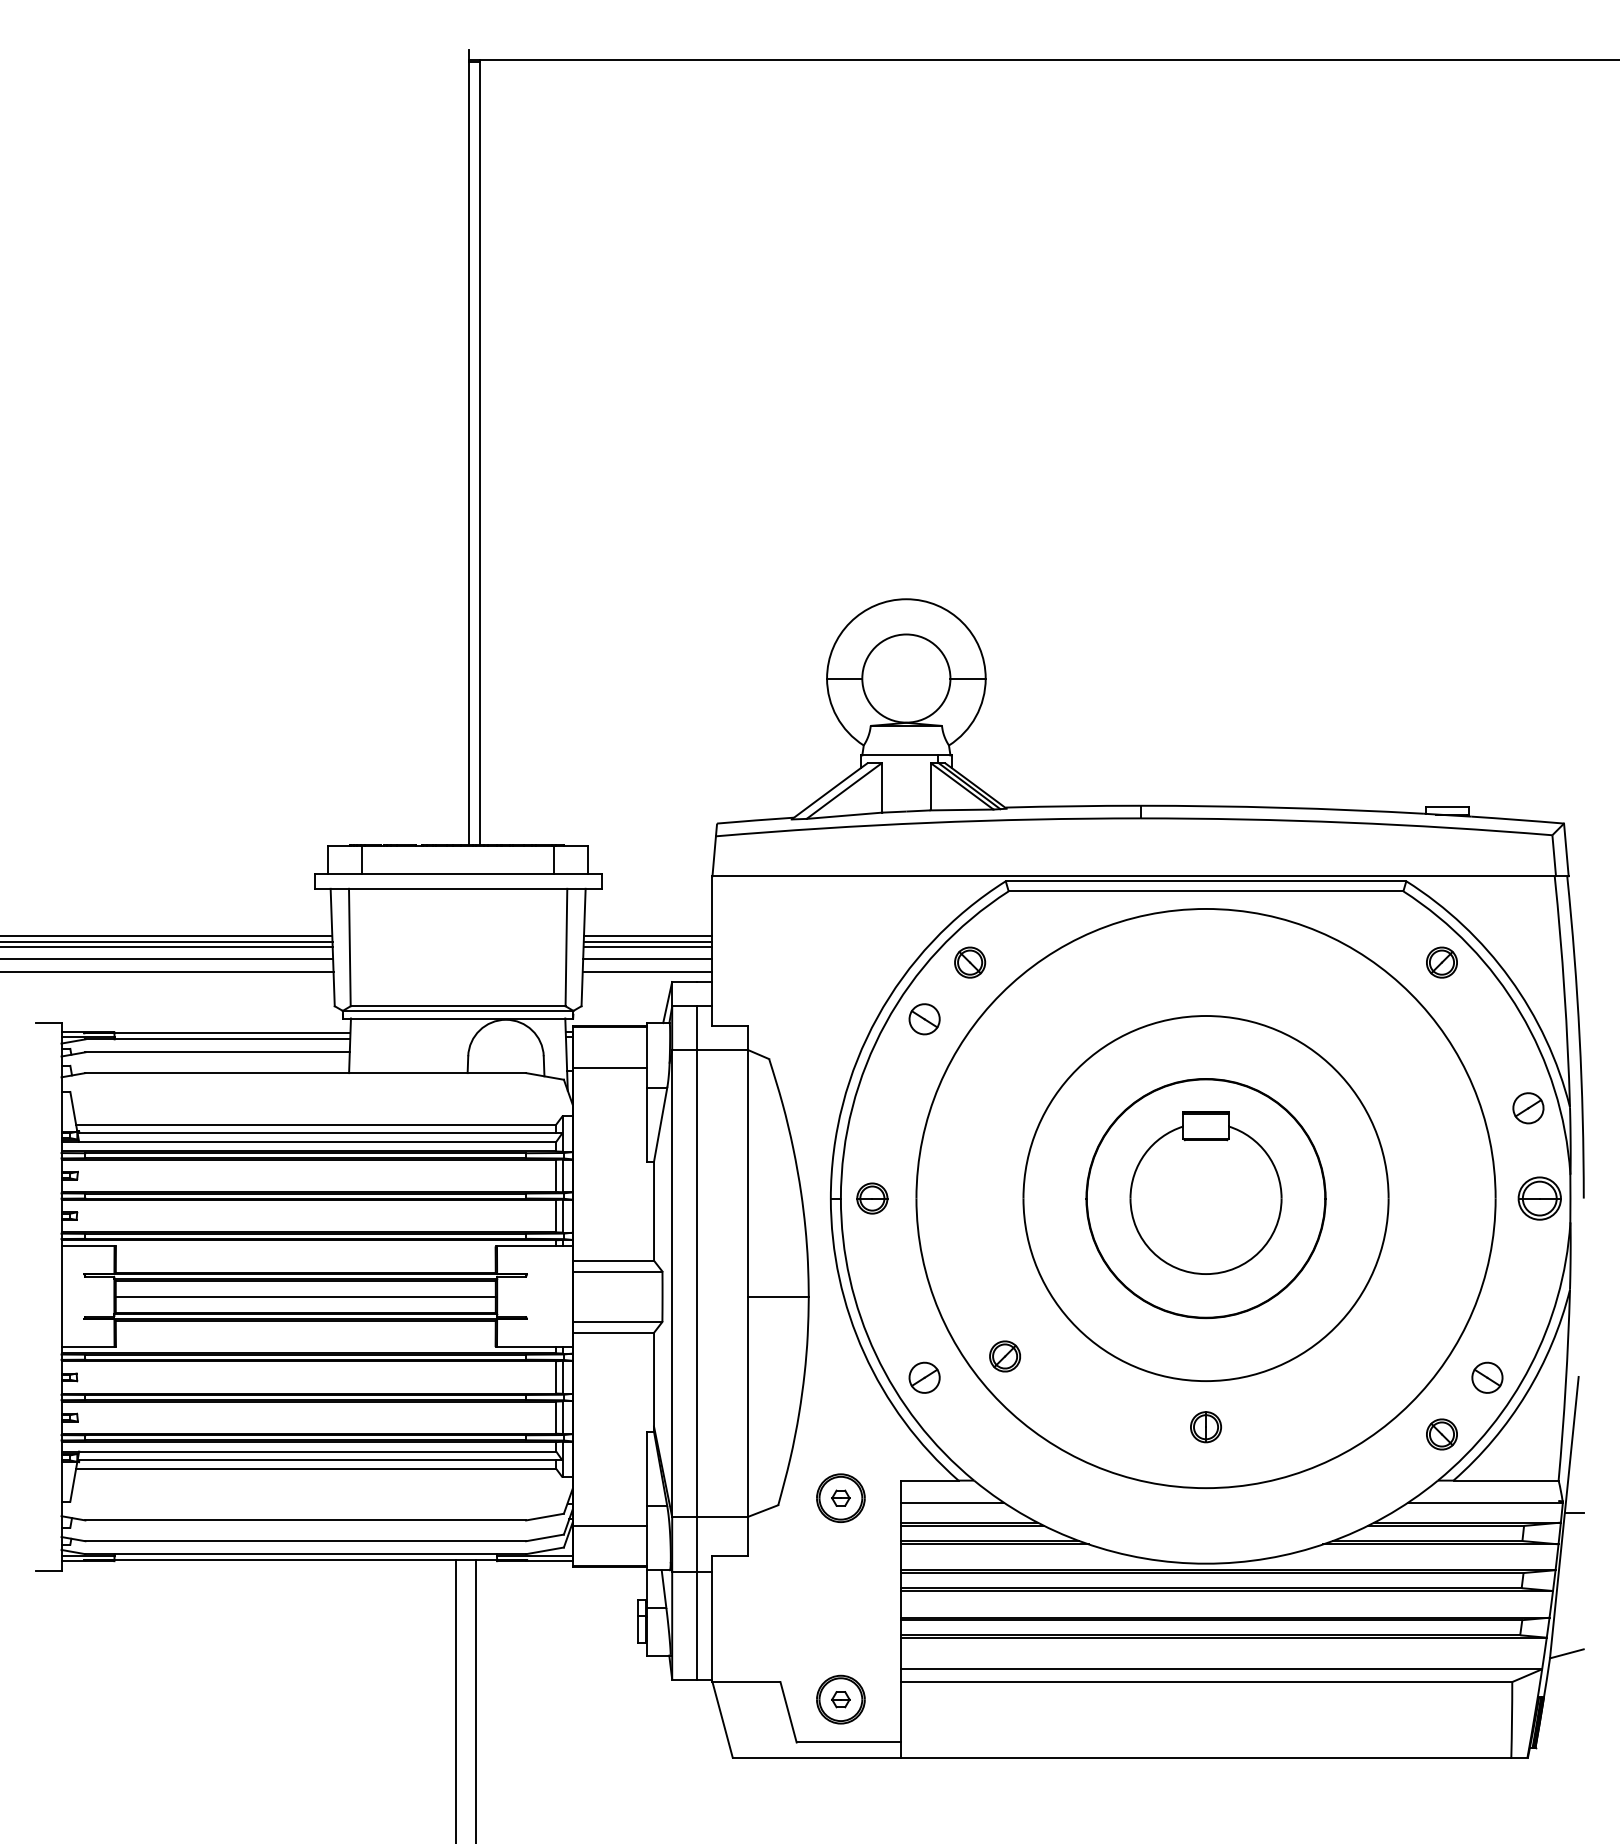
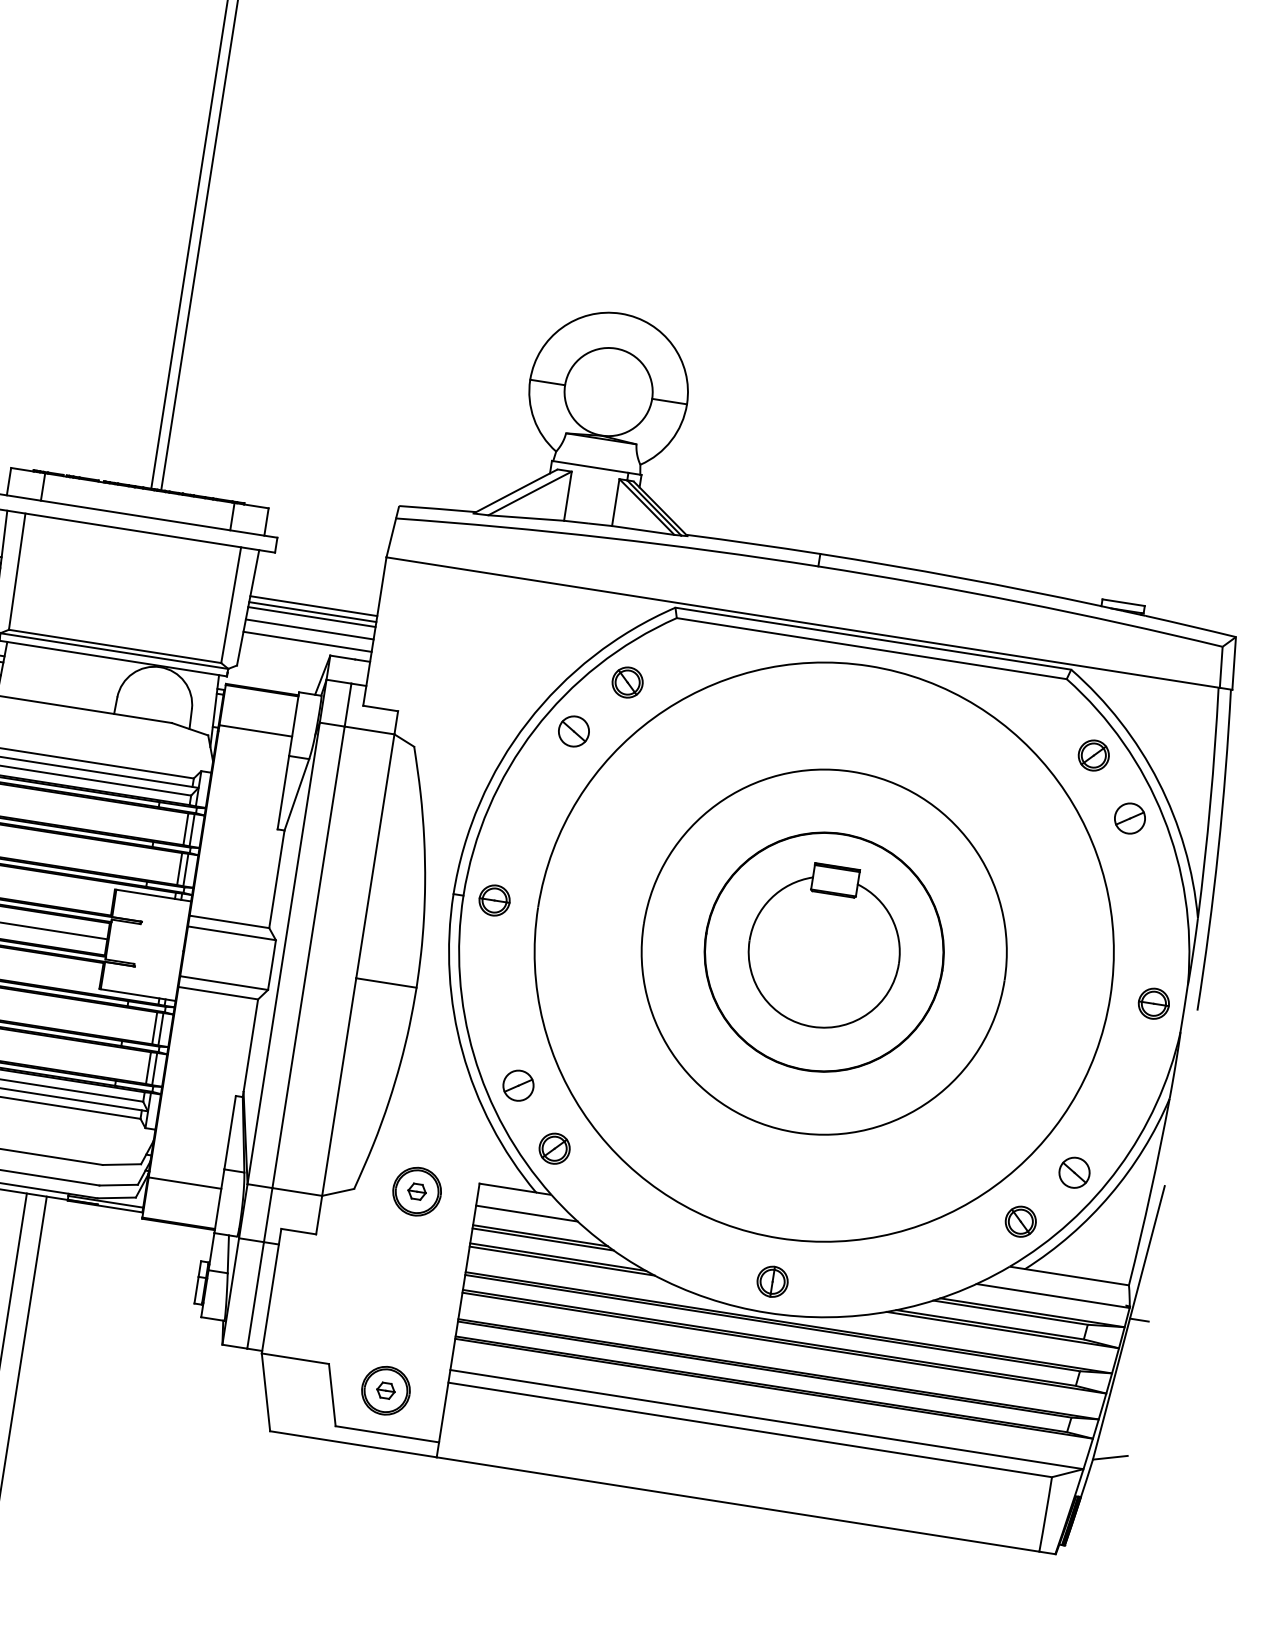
part: (1528, 1108) -> (1130, 818), moved
part: (1539, 1198) -> (1153, 1003), size x0.71
part: (1005, 1356) -> (555, 1148), moved
part: (1205, 1427) -> (772, 1281), moved

